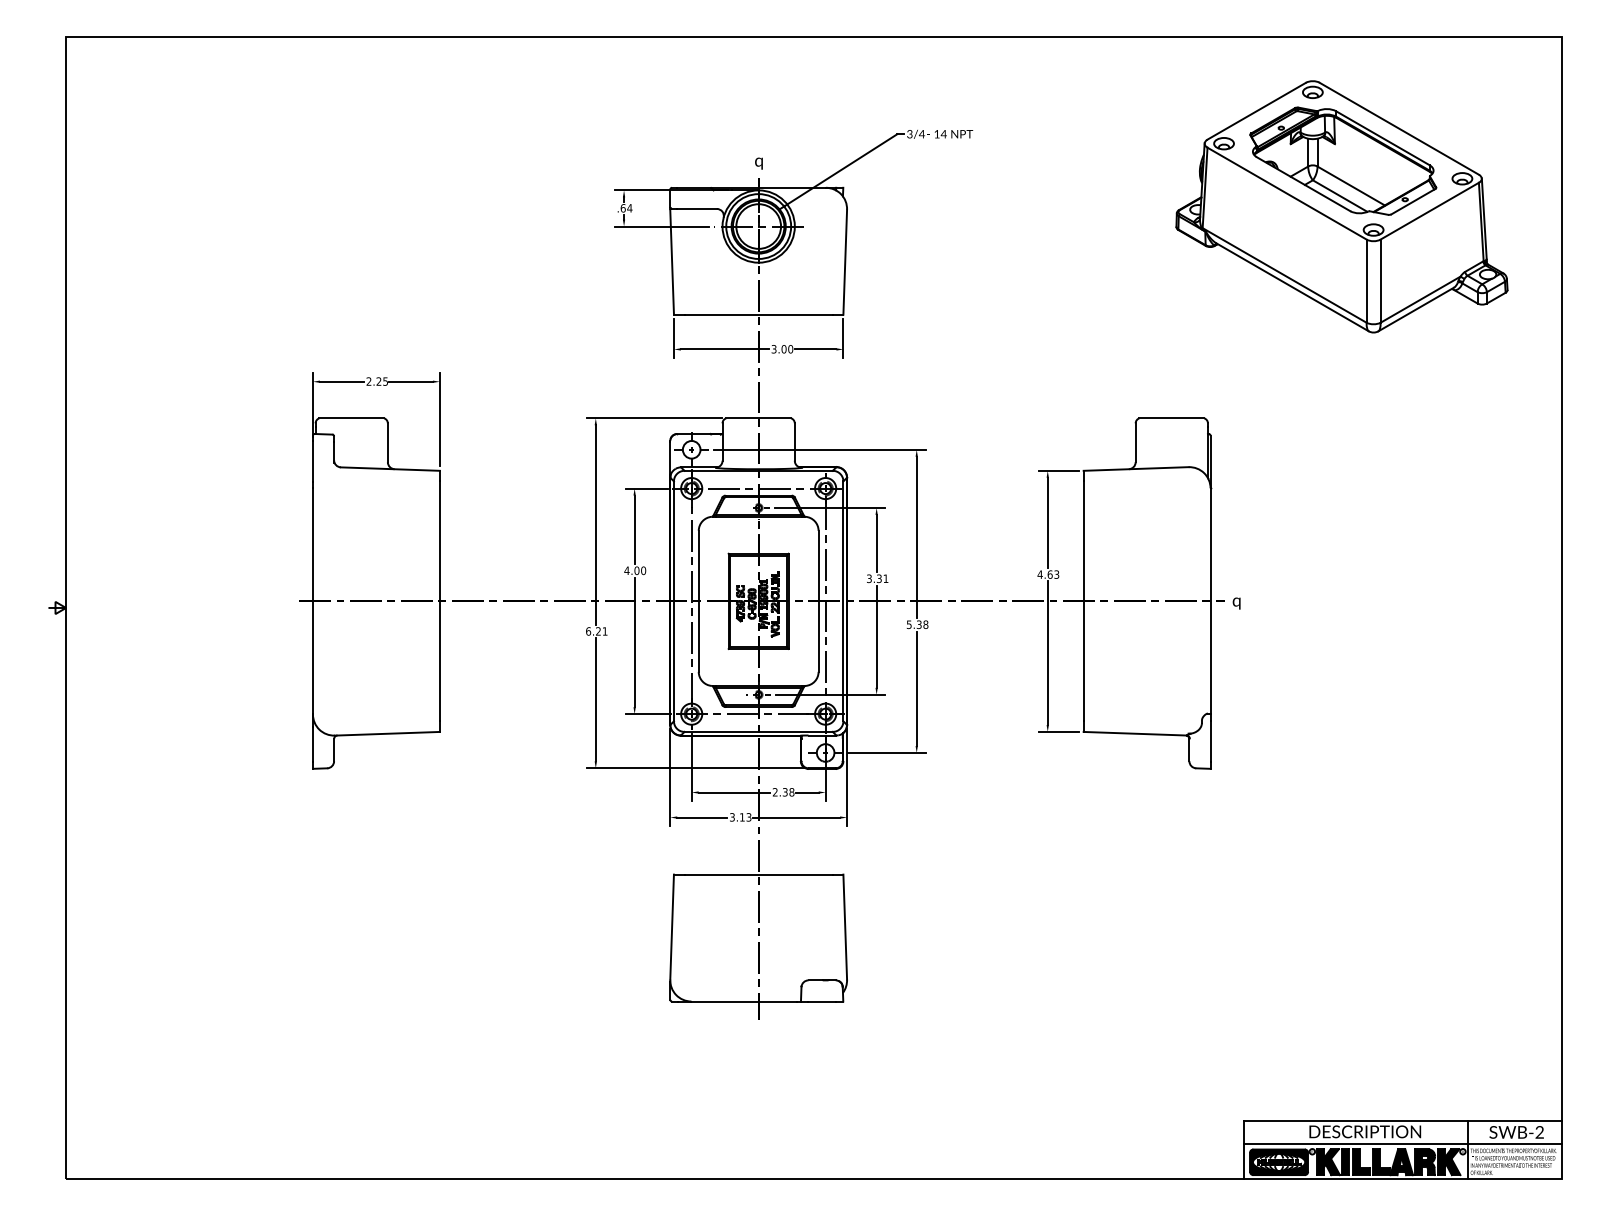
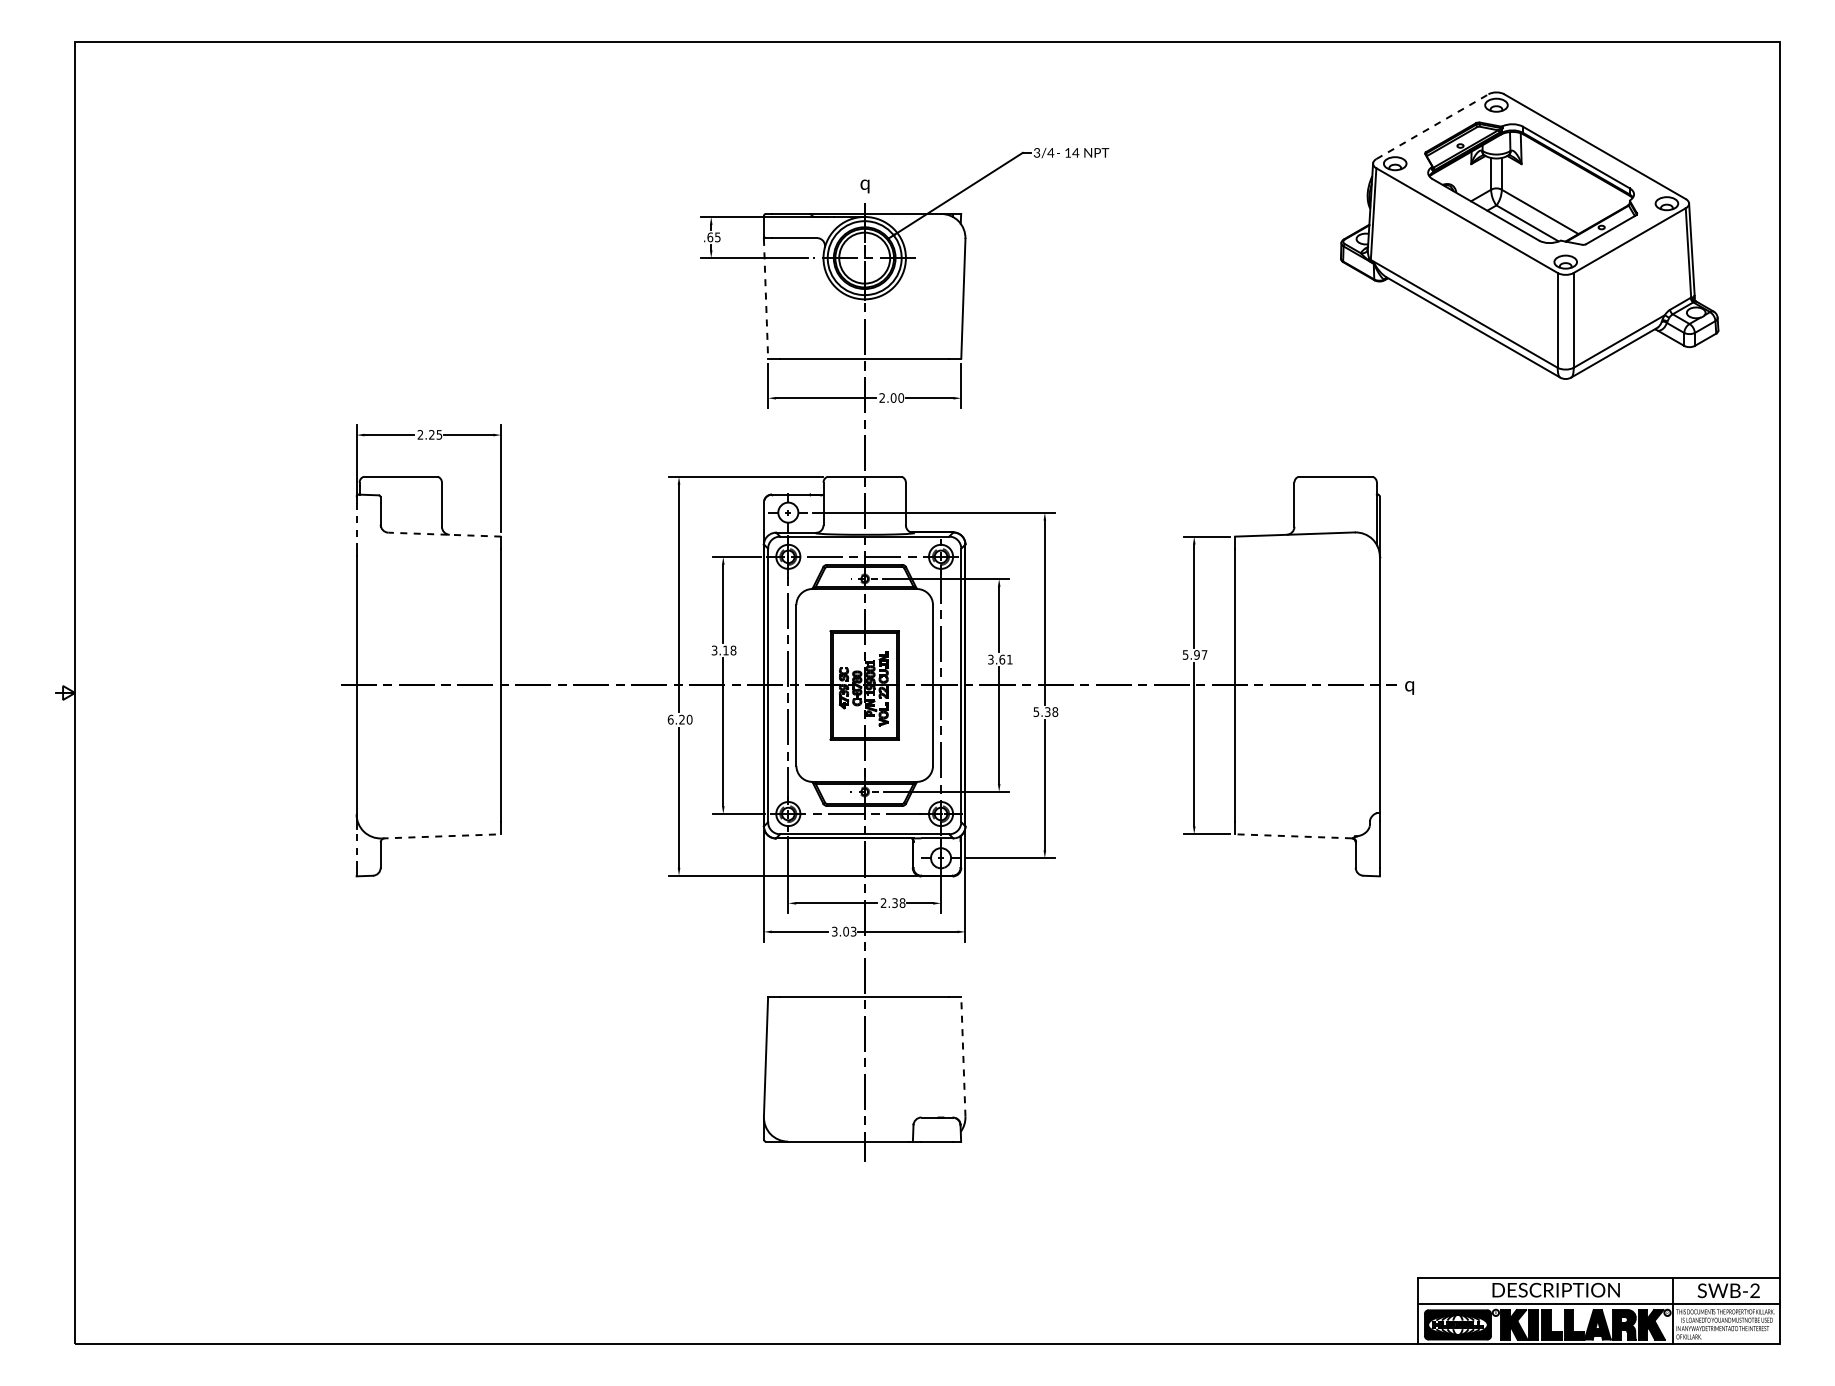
line: (1256, 111) -> (1432, 126), solid -> dashed
text: (629, 208) -> (717, 237), .64 -> .65
line: (672, 261) -> (766, 298), solid -> dashed
text: (774, 349) -> (882, 398), 3.00 -> 2.00
line: (312, 461) -> (356, 526), solid -> dashed
line: (390, 468) -> (444, 534), solid -> dashed
text: (634, 570) -> (723, 650), 4.00 -> 3.18
text: (1047, 574) -> (1194, 654), 4.63 -> 5.97
text: (879, 578) -> (1002, 659), 3.31 -> 3.61
text: (604, 631) -> (689, 719), 6.21 -> 6.20
line: (387, 733) -> (441, 836), solid -> dashed
line: (1134, 733) -> (1293, 836), solid -> dashed
line: (312, 744) -> (356, 848), solid -> dashed
text: (742, 817) -> (846, 931), 3.13 -> 3.03
line: (845, 926) -> (963, 1056), solid -> dashed

